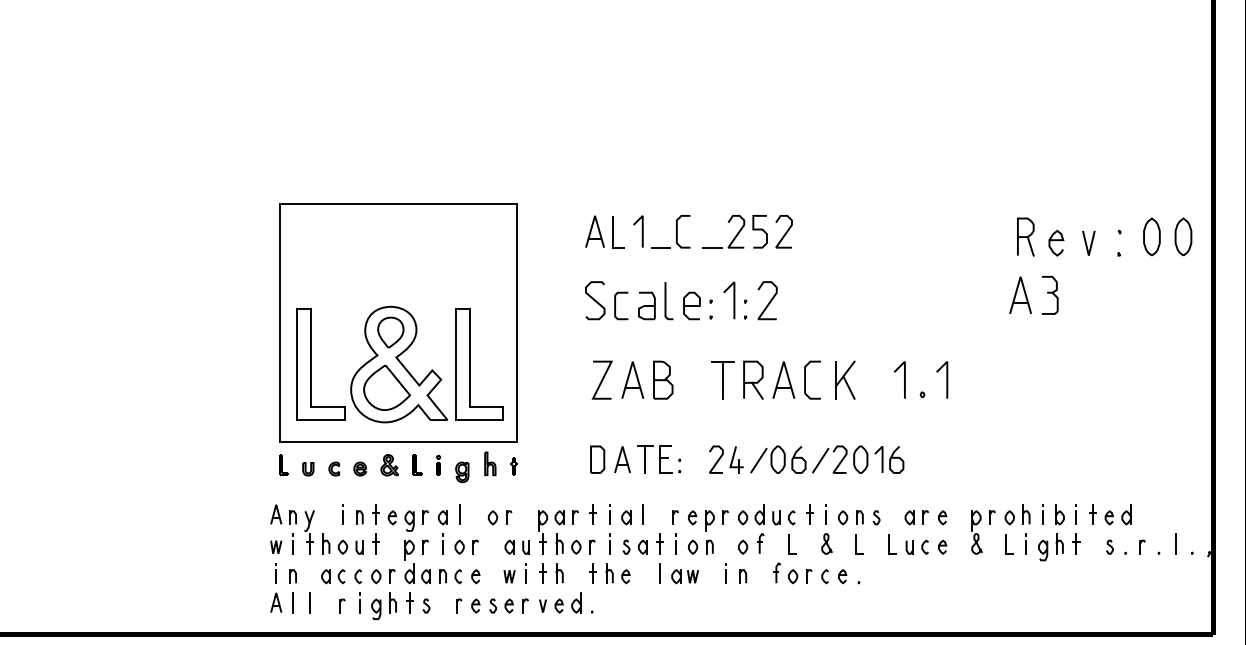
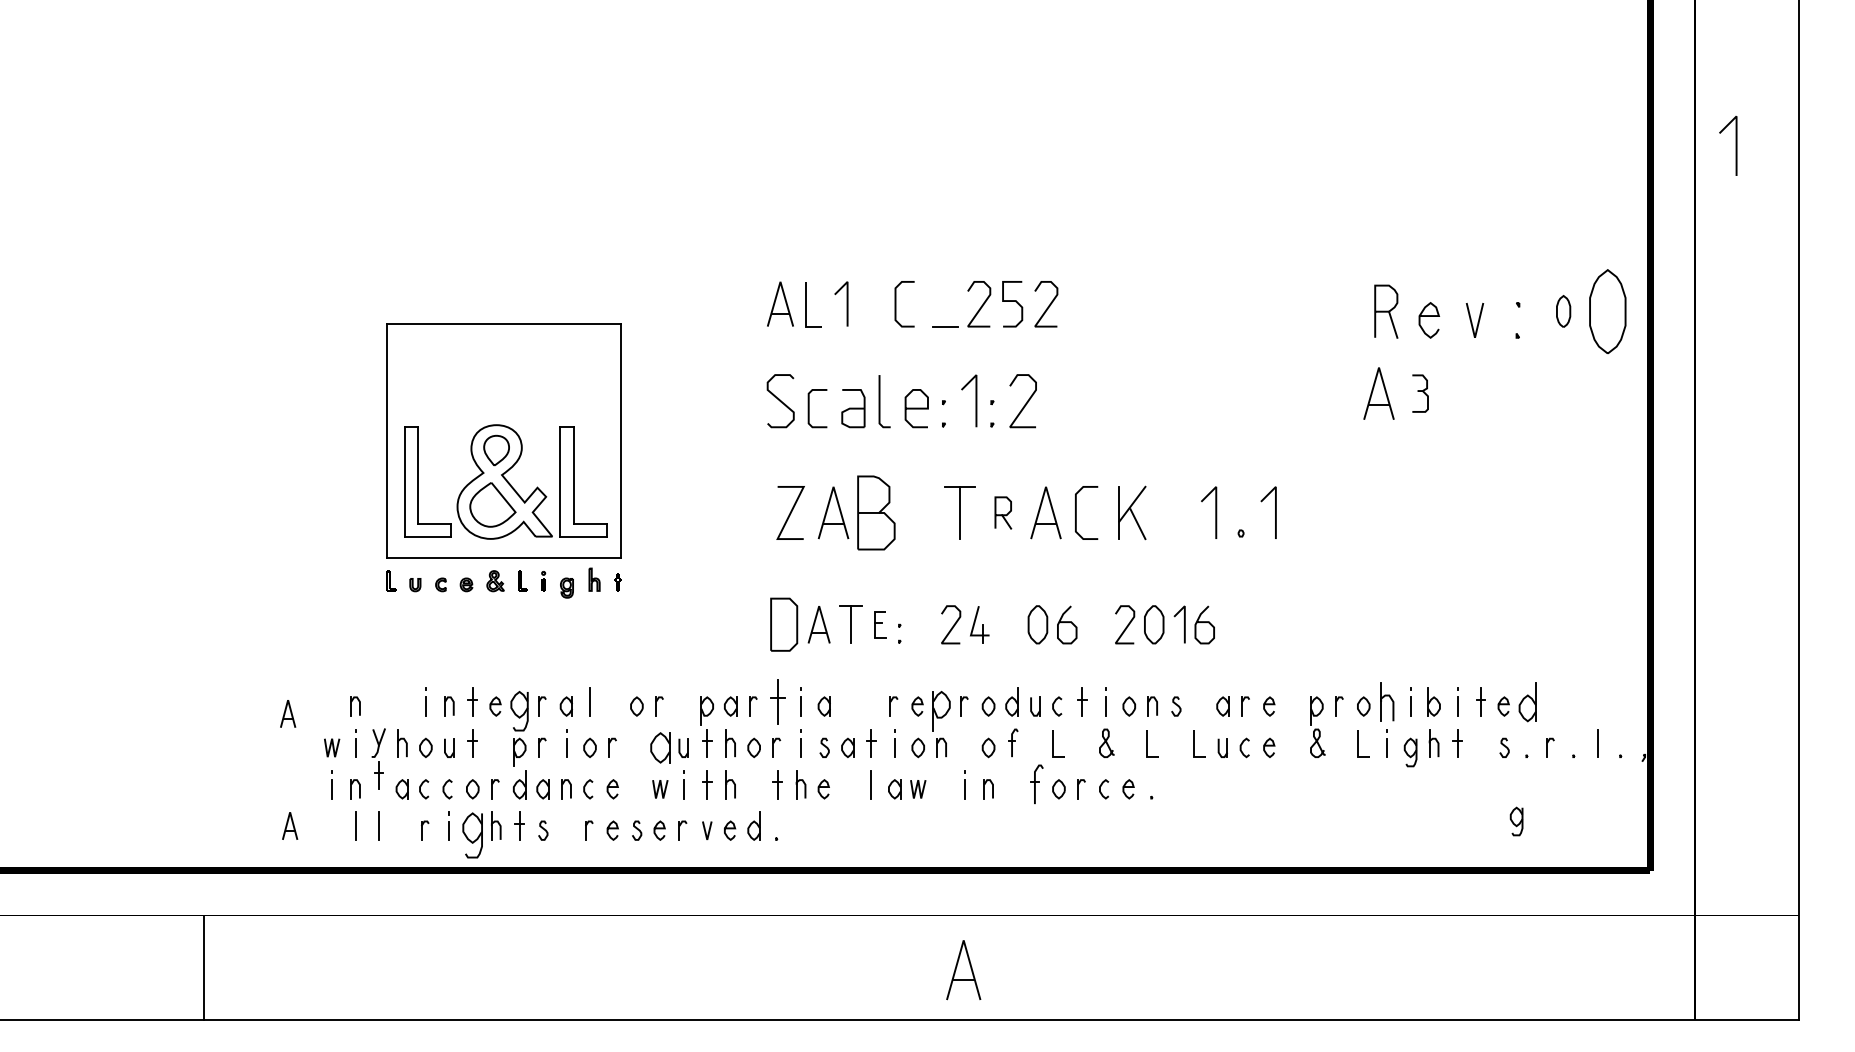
part: (1151, 236) -> (1563, 311), size x0.6
part: (1183, 236) -> (1608, 311), size x1.6
line: (660, 247) -> (872, 326), removed
part: (1050, 295) -> (1420, 393), size x0.7
part: (398, 342) -> (504, 460), size x0.7
part: (663, 379) -> (876, 512), size x1.4
part: (753, 379) -> (1003, 512), size x0.6
part: (597, 459) -> (783, 624), size x1.4
part: (665, 459) -> (879, 624), size x0.7
line: (758, 460) -> (1010, 625), removed
line: (820, 460) -> (1097, 625), removed
part: (276, 514) -> (288, 713), moved
part: (592, 514) -> (777, 701), size x1.6
line: (642, 514) -> (847, 701), removed
part: (1025, 514) -> (1386, 701), size x1.4
part: (1126, 514) -> (1527, 701), size x1.4
part: (409, 520) -> (519, 710), size x1.4
part: (709, 520) -> (941, 710), size x1.4
part: (309, 532) -> (378, 758), moved
part: (509, 546) -> (659, 747), size x1.6
part: (777, 573) -> (1036, 784), size x1.4
part: (1118, 599) -> (1516, 821), added
part: (276, 602) -> (290, 825), moved
part: (376, 608) -> (472, 834), size x1.6

